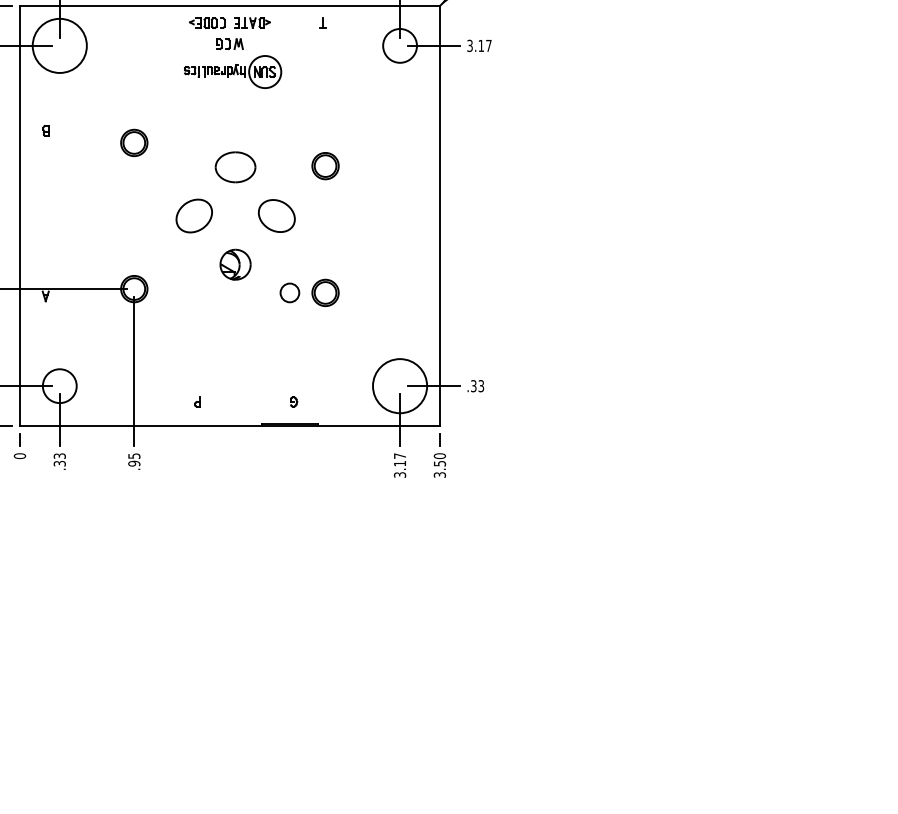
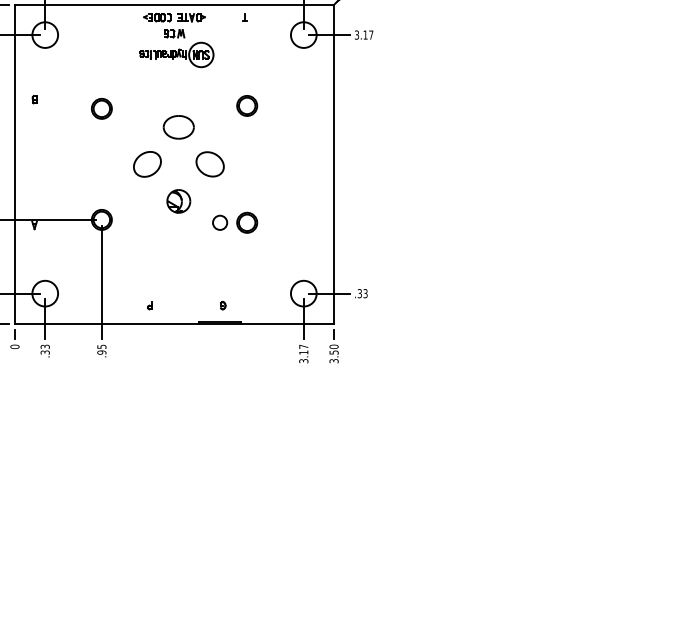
circle: (59, 45) -> (45, 34), size x0.62
part: (325, 166) -> (247, 106), moved
circle: (399, 386) -> (303, 293), size x0.62

